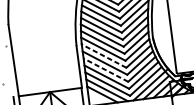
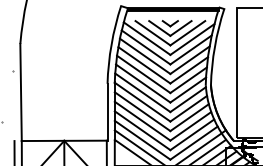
line: (104, 56) -> (142, 102), dashed -> solid
line: (105, 70) -> (142, 121), dashed -> solid

